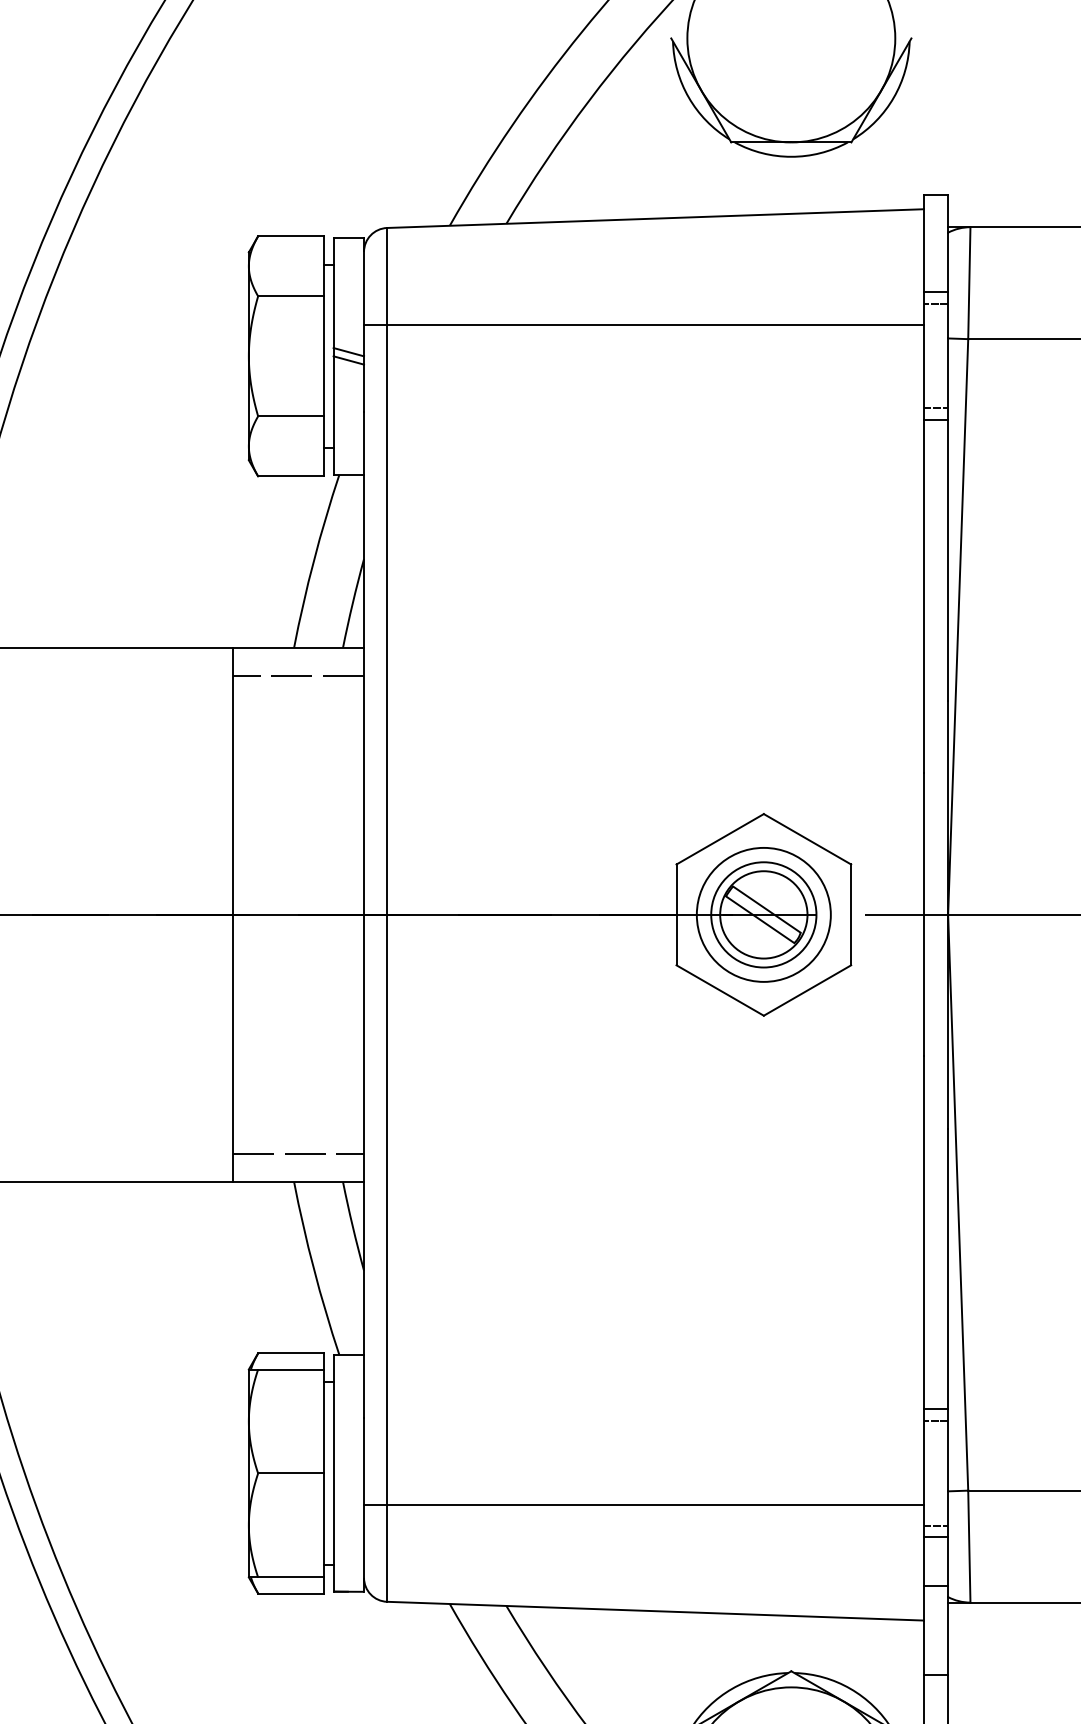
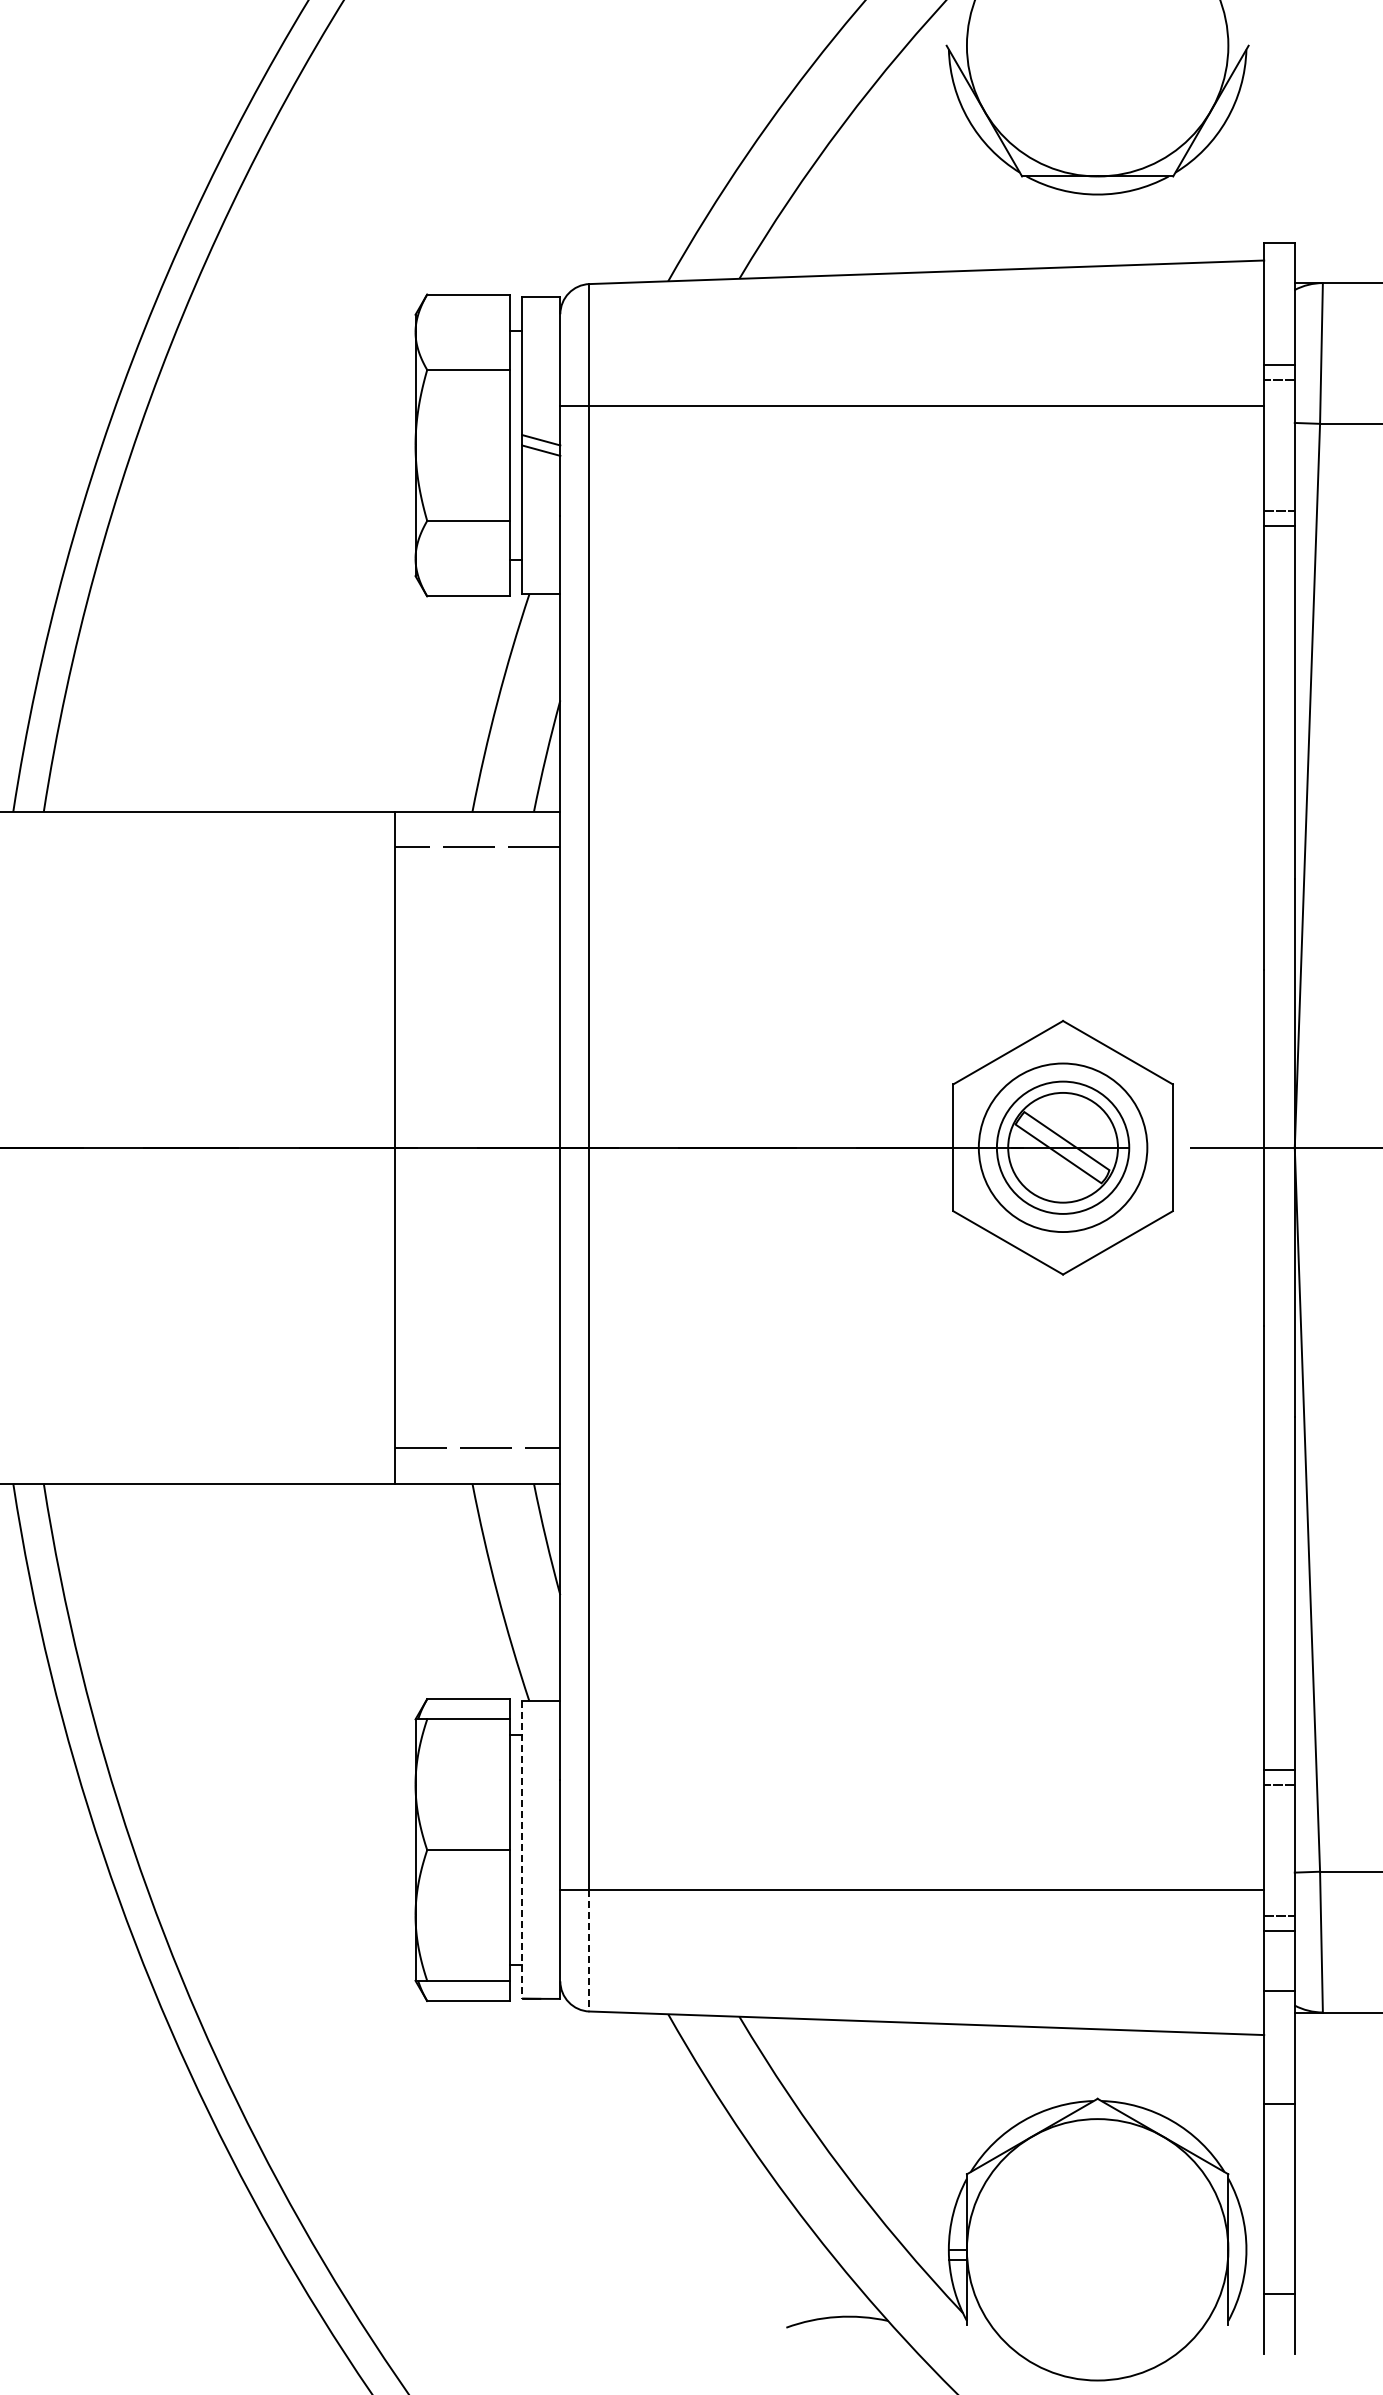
line: (333, 1472) -> (522, 1849), solid -> dashed
line: (387, 1553) -> (589, 1950), solid -> dashed

